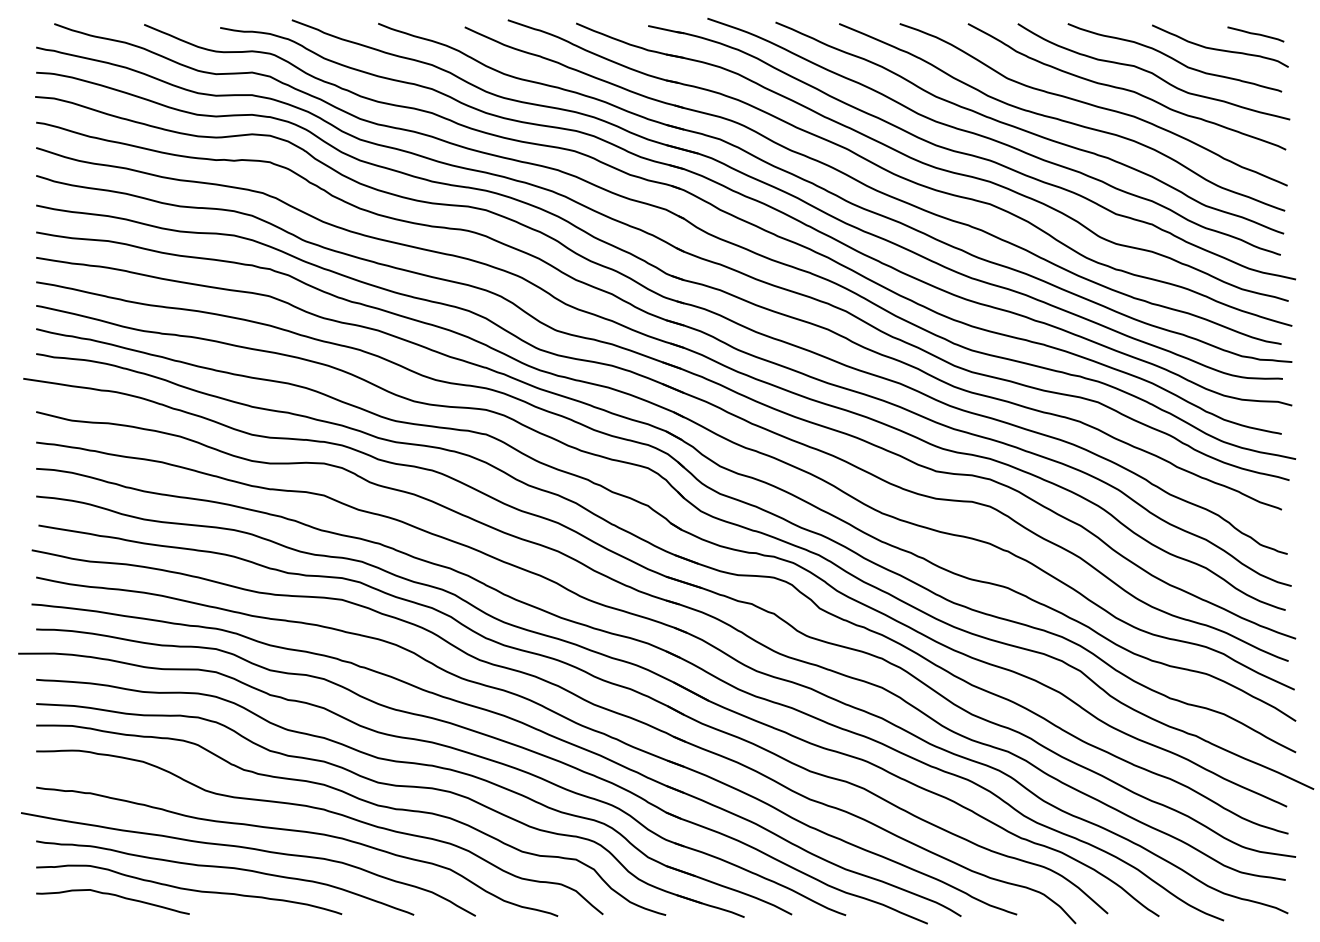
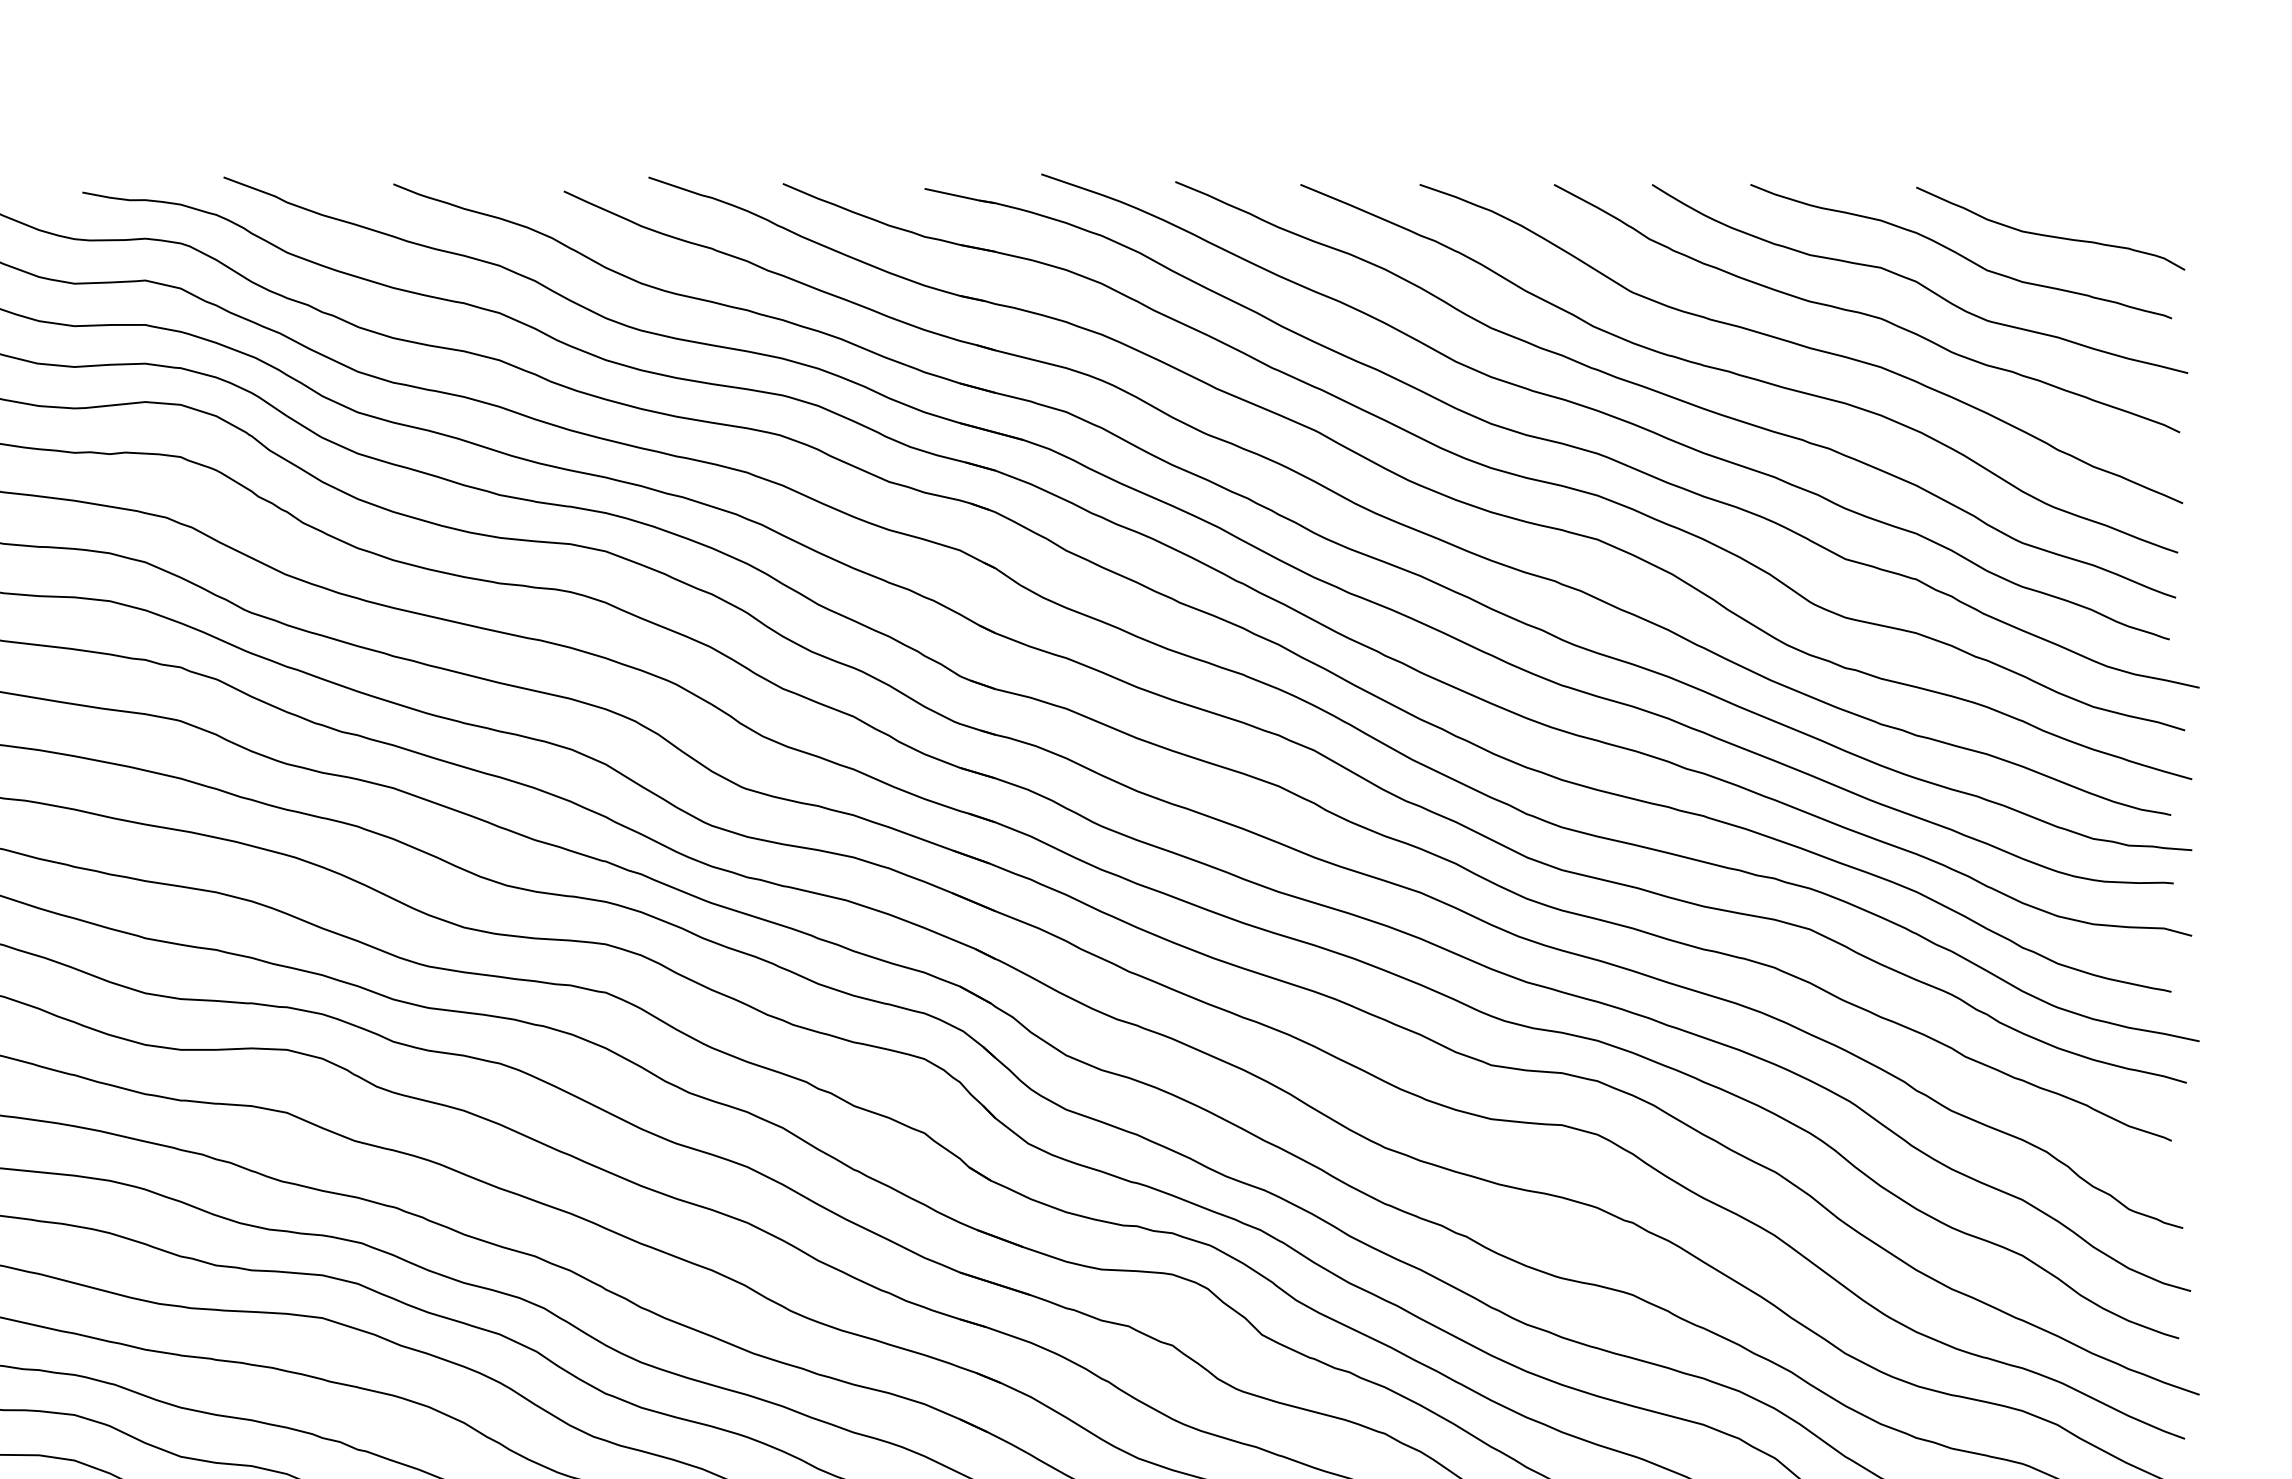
curve: (1255, 34) -> (2119, 205), removed

